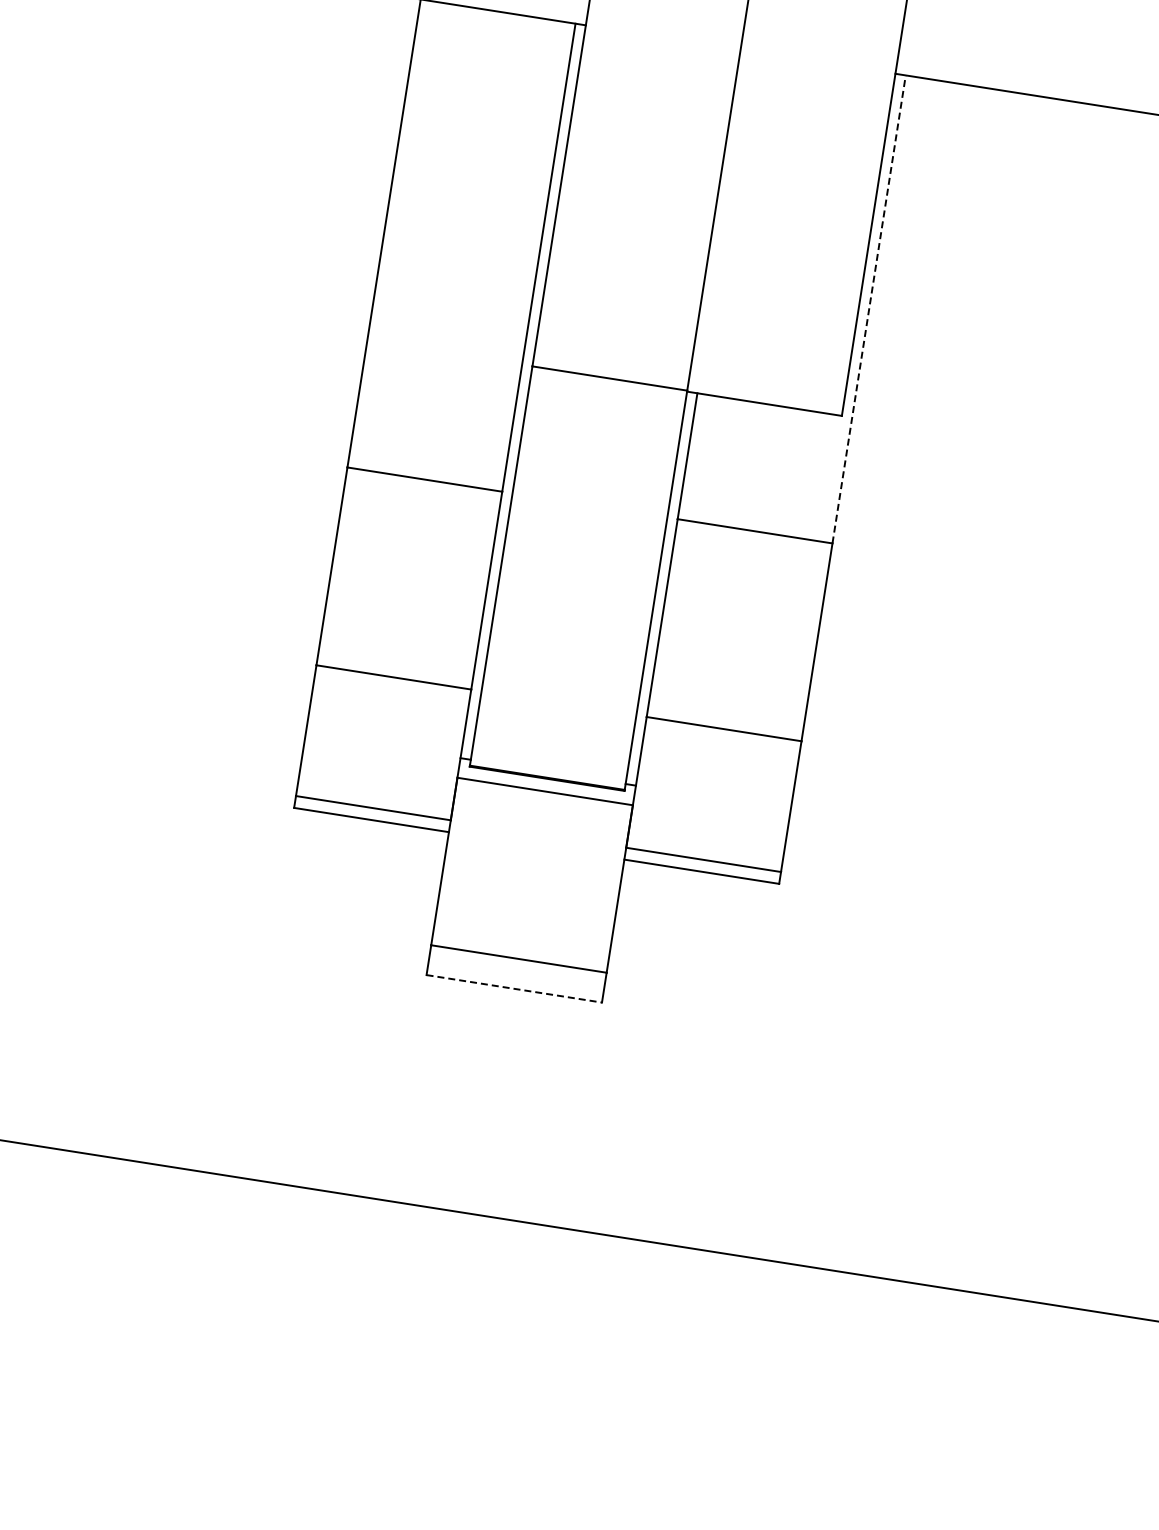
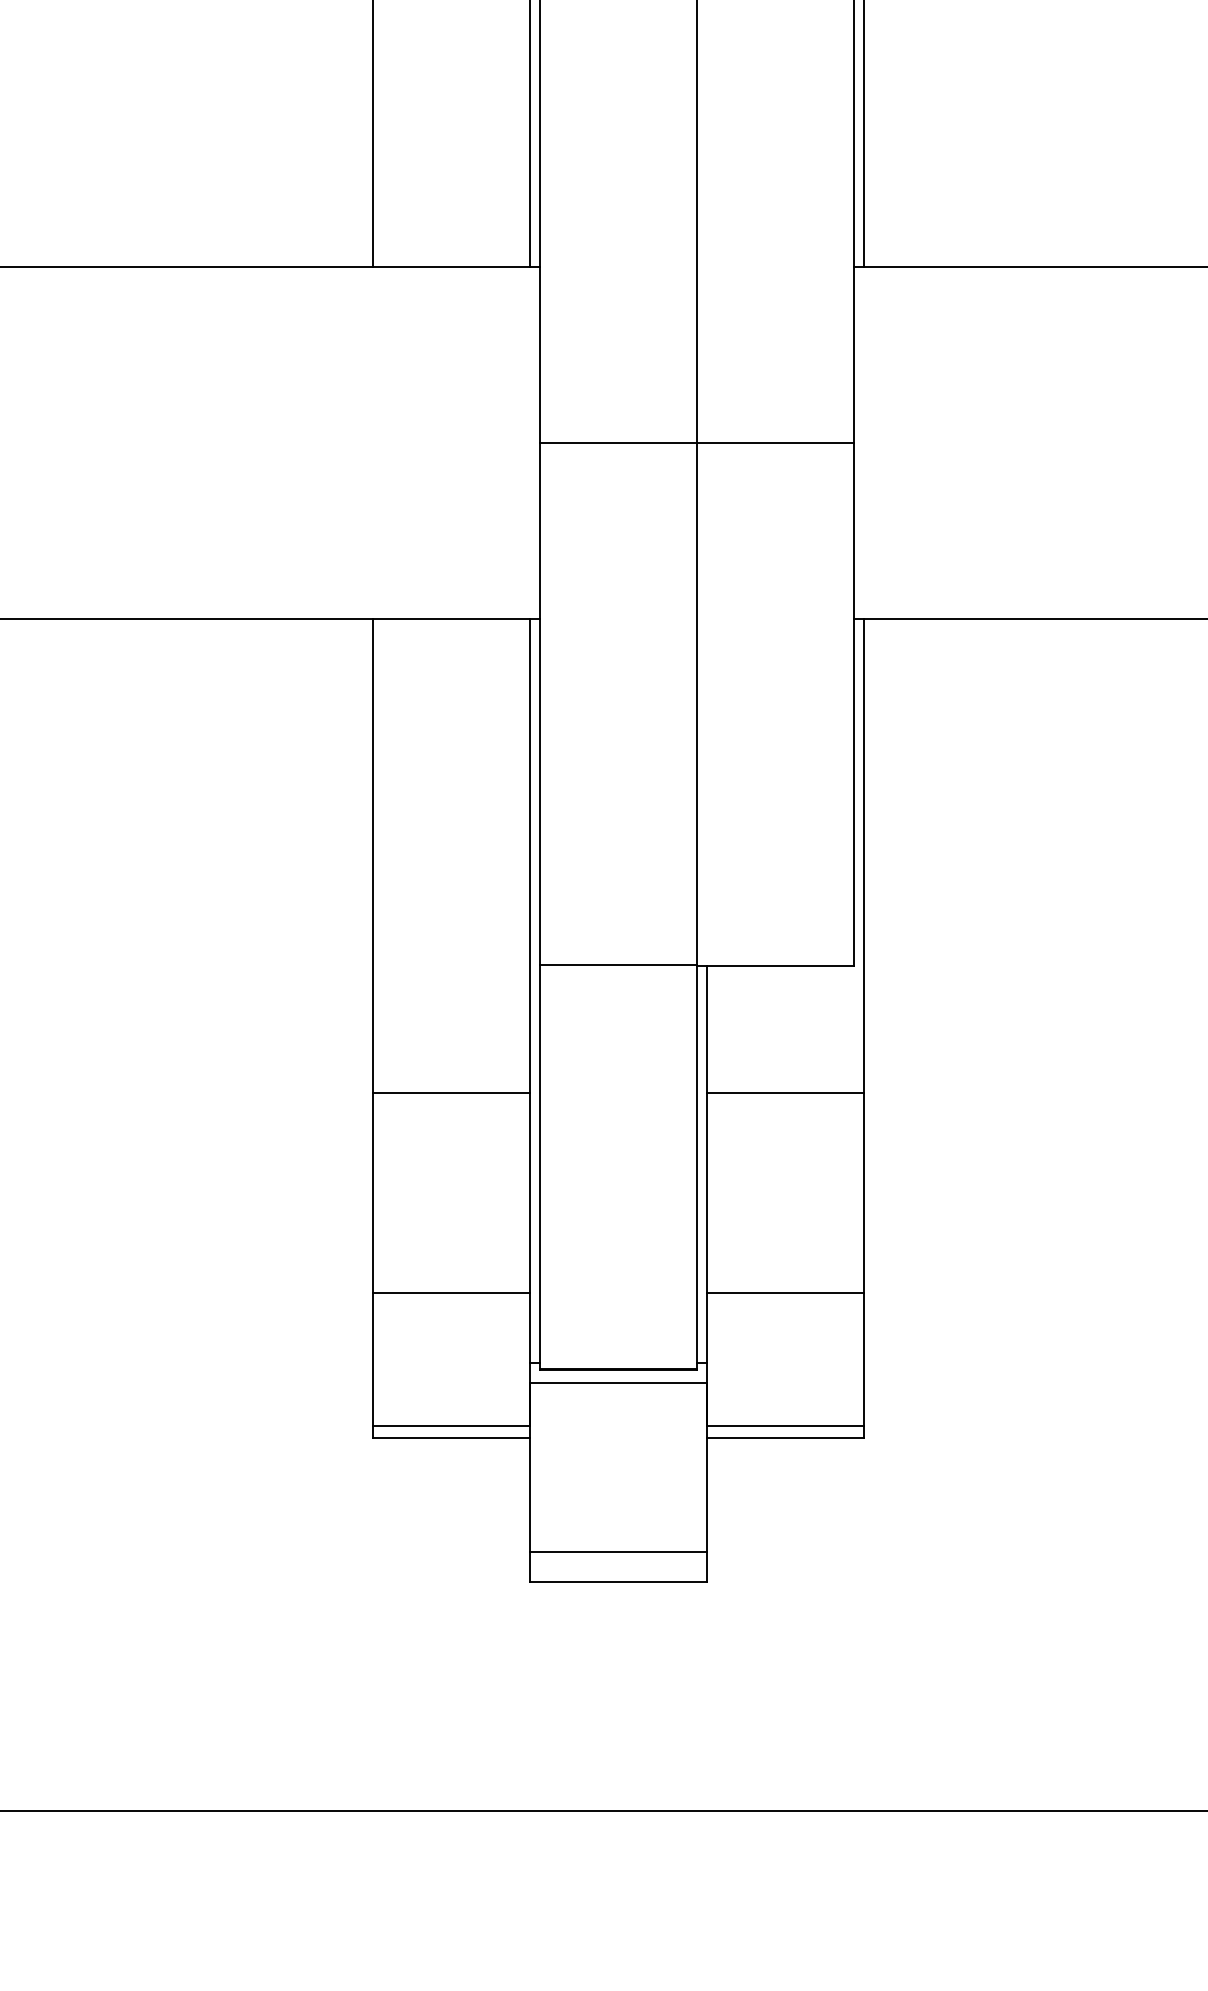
line: (868, 309) -> (863, 856), dashed -> solid
line: (514, 988) -> (618, 1582), dashed -> solid

